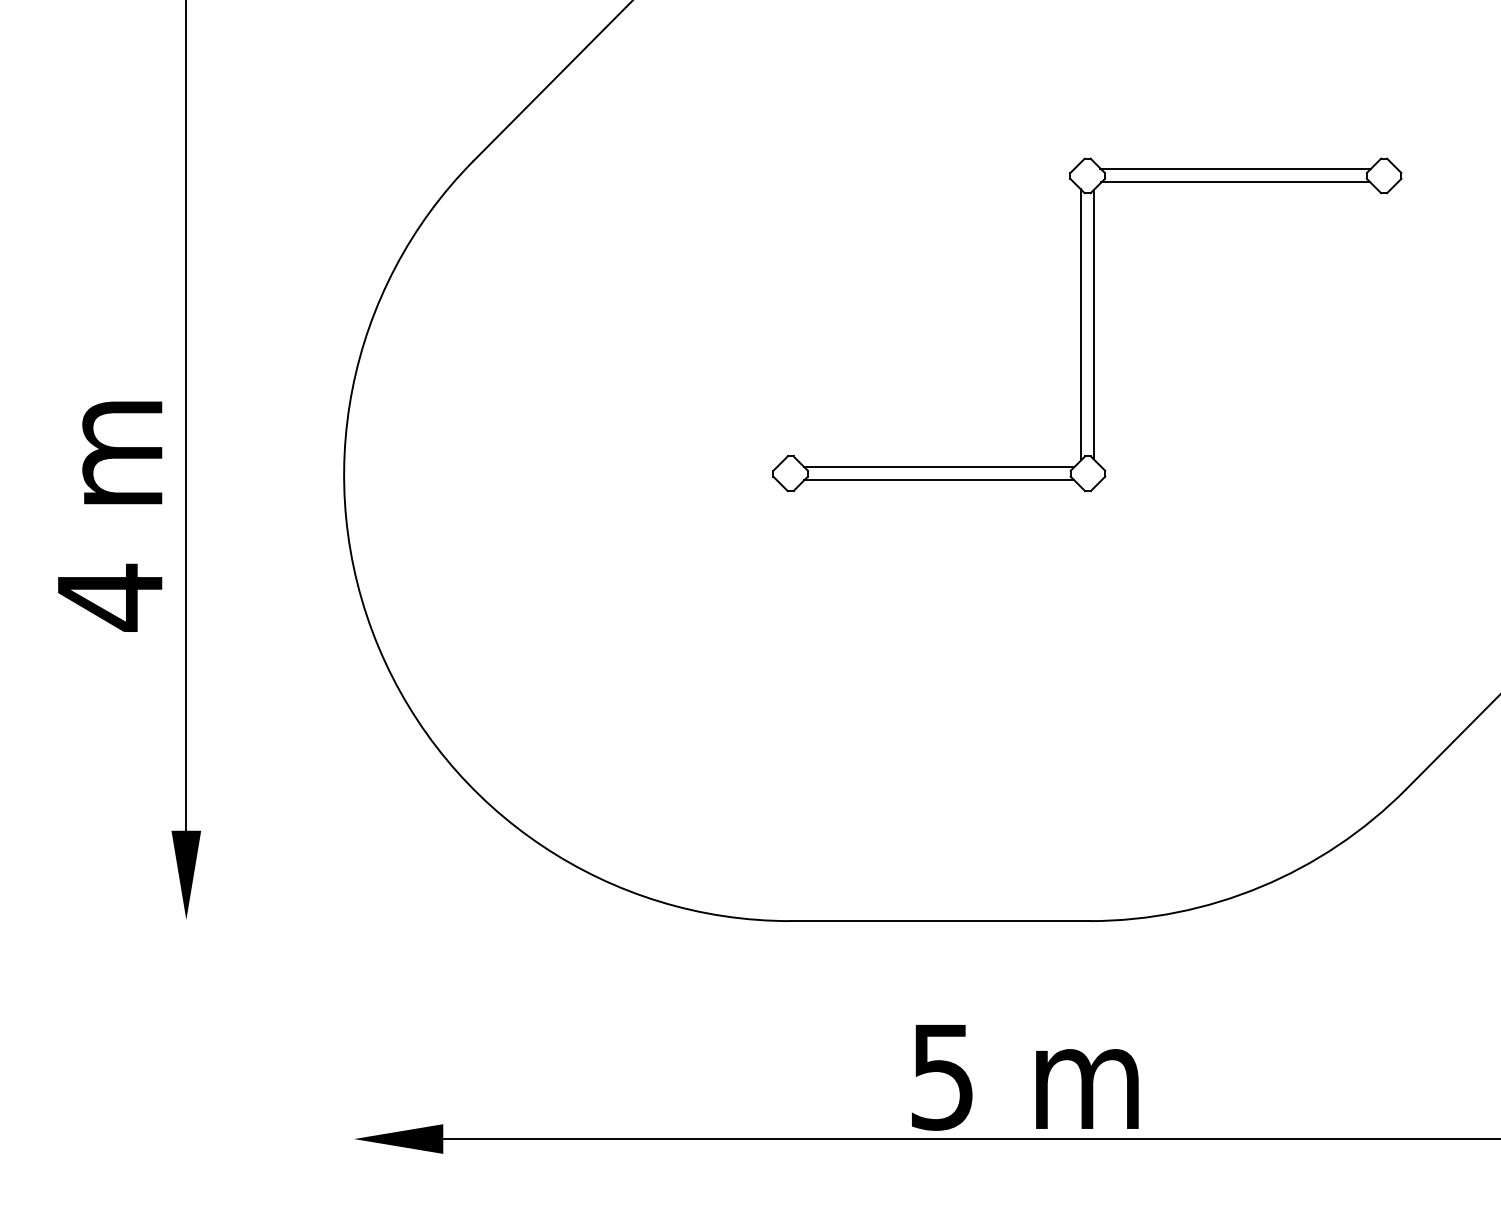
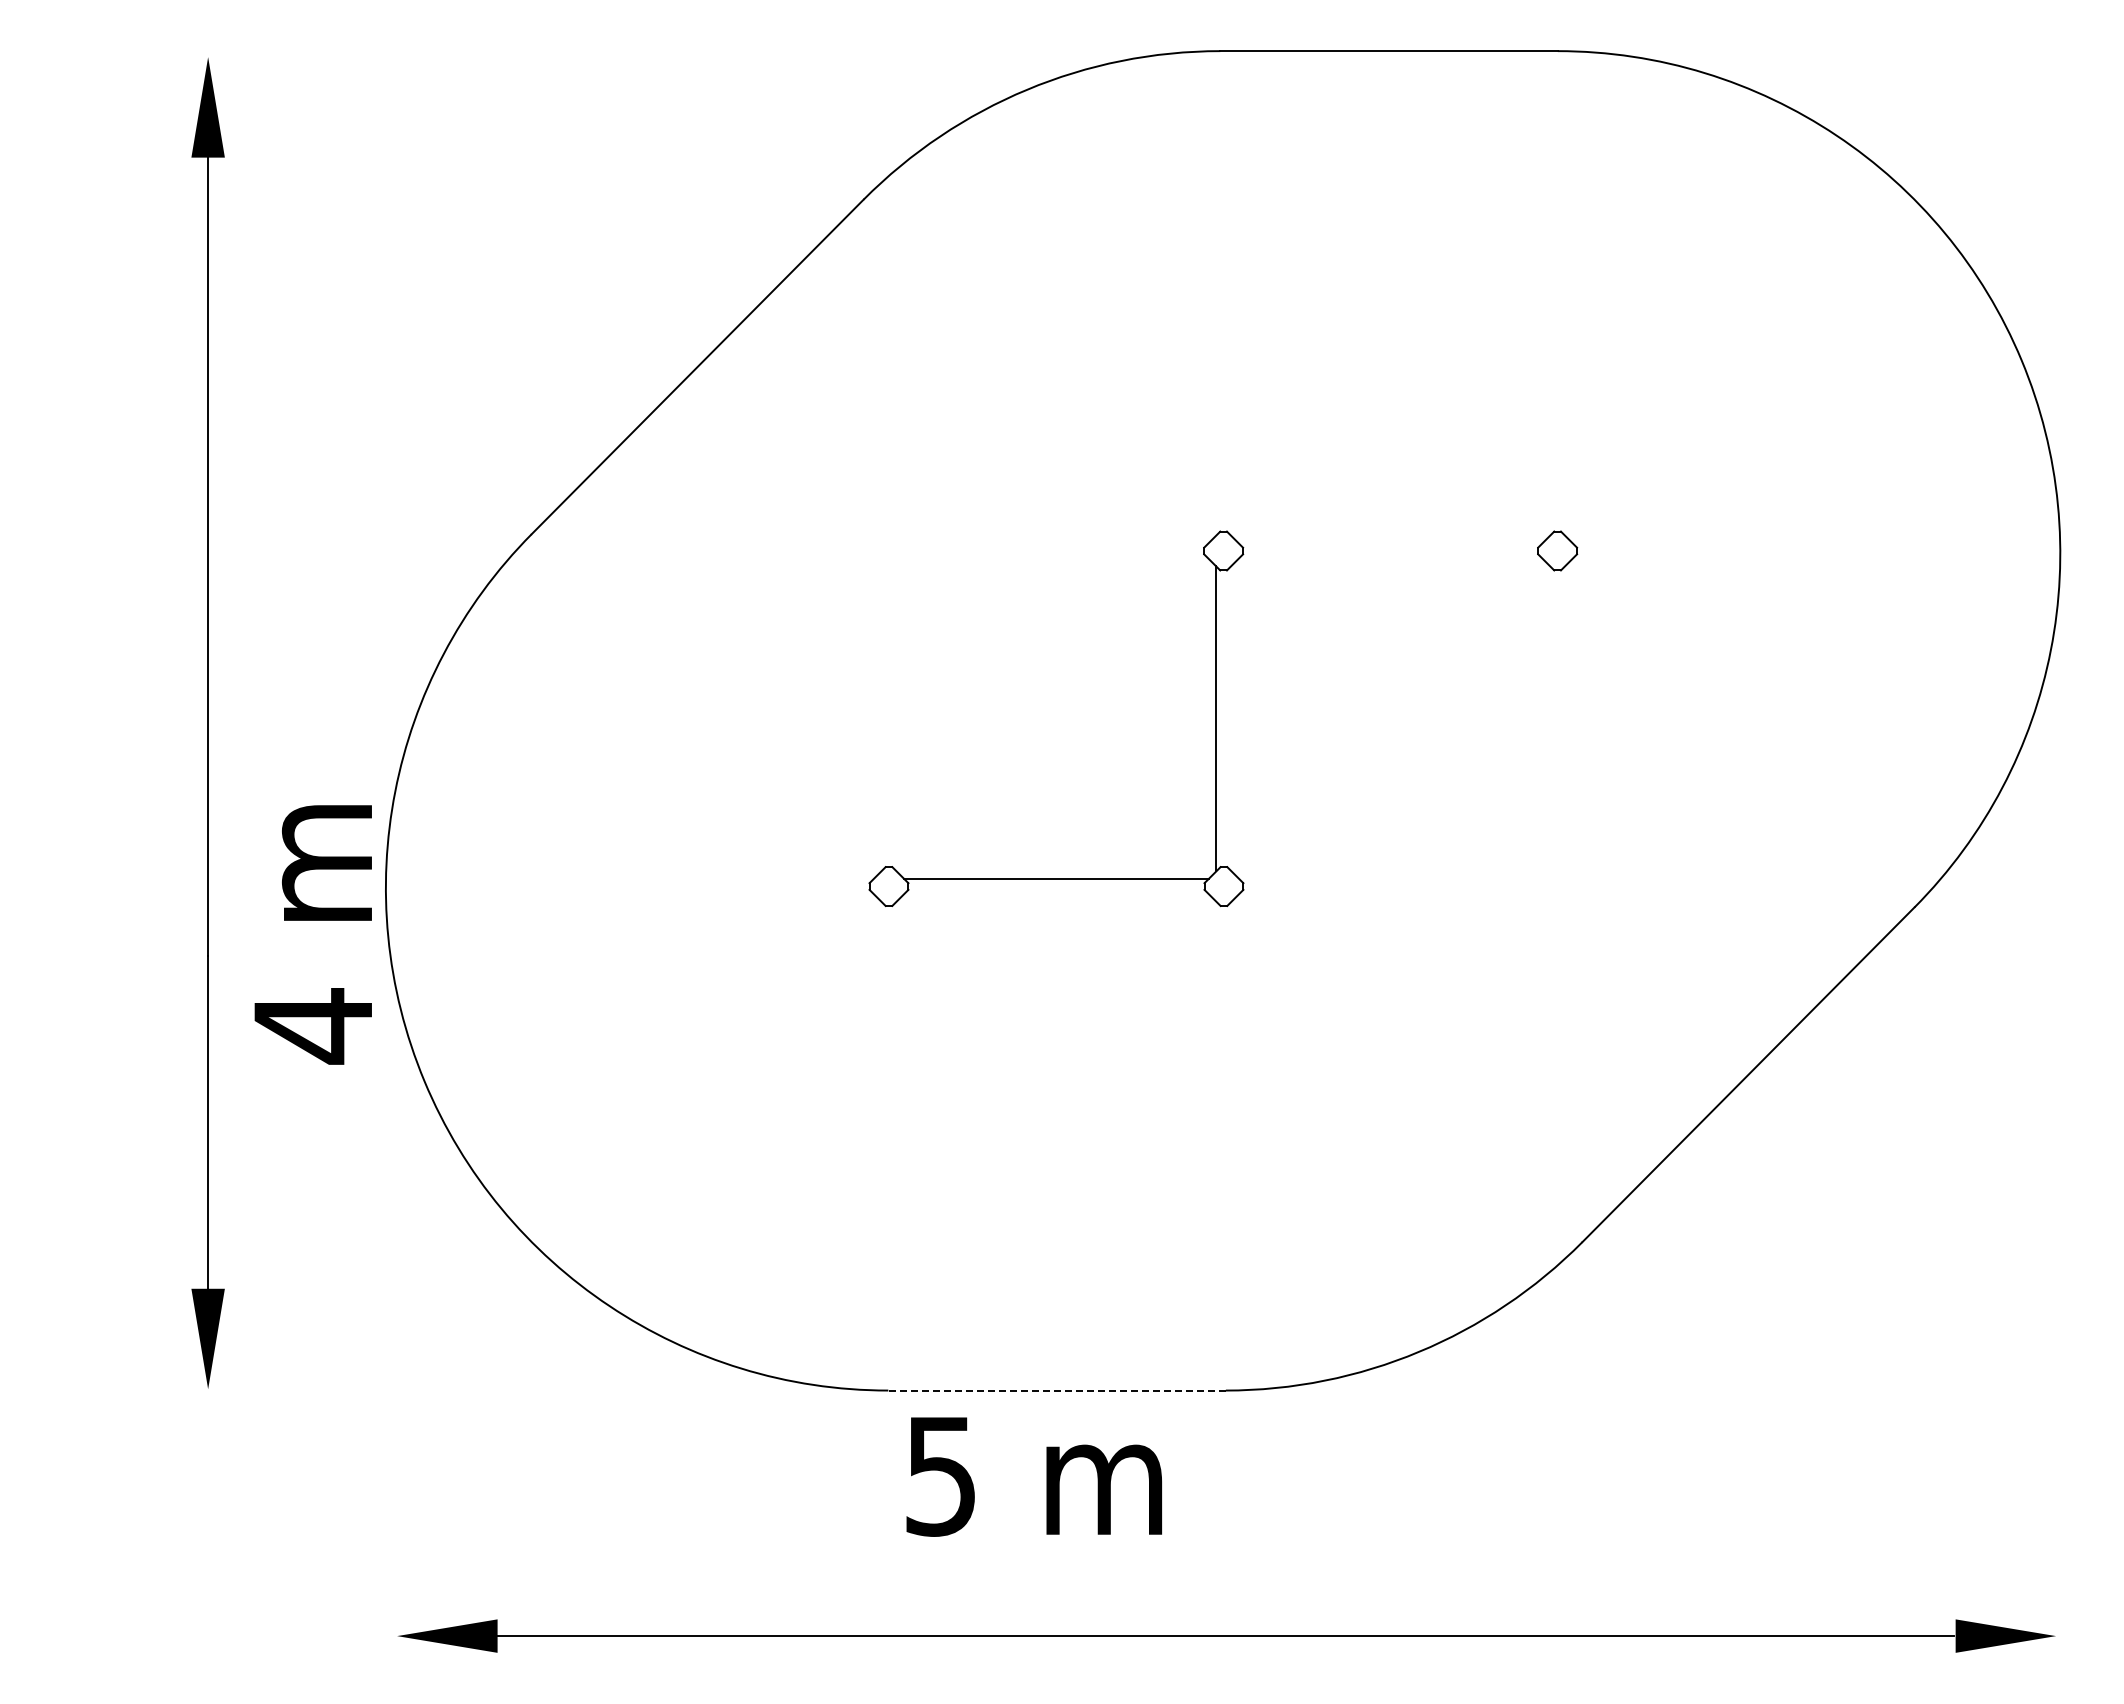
line: (1234, 169) -> (1389, 543), removed
line: (1235, 182) -> (1390, 558), removed
line: (1093, 324) -> (1230, 718), removed
line: (939, 479) -> (1056, 893), removed
text: (109, 516) -> (312, 934), moved
line: (940, 921) -> (1057, 1390), solid -> dashed
text: (1024, 1077) -> (1033, 1476), moved

